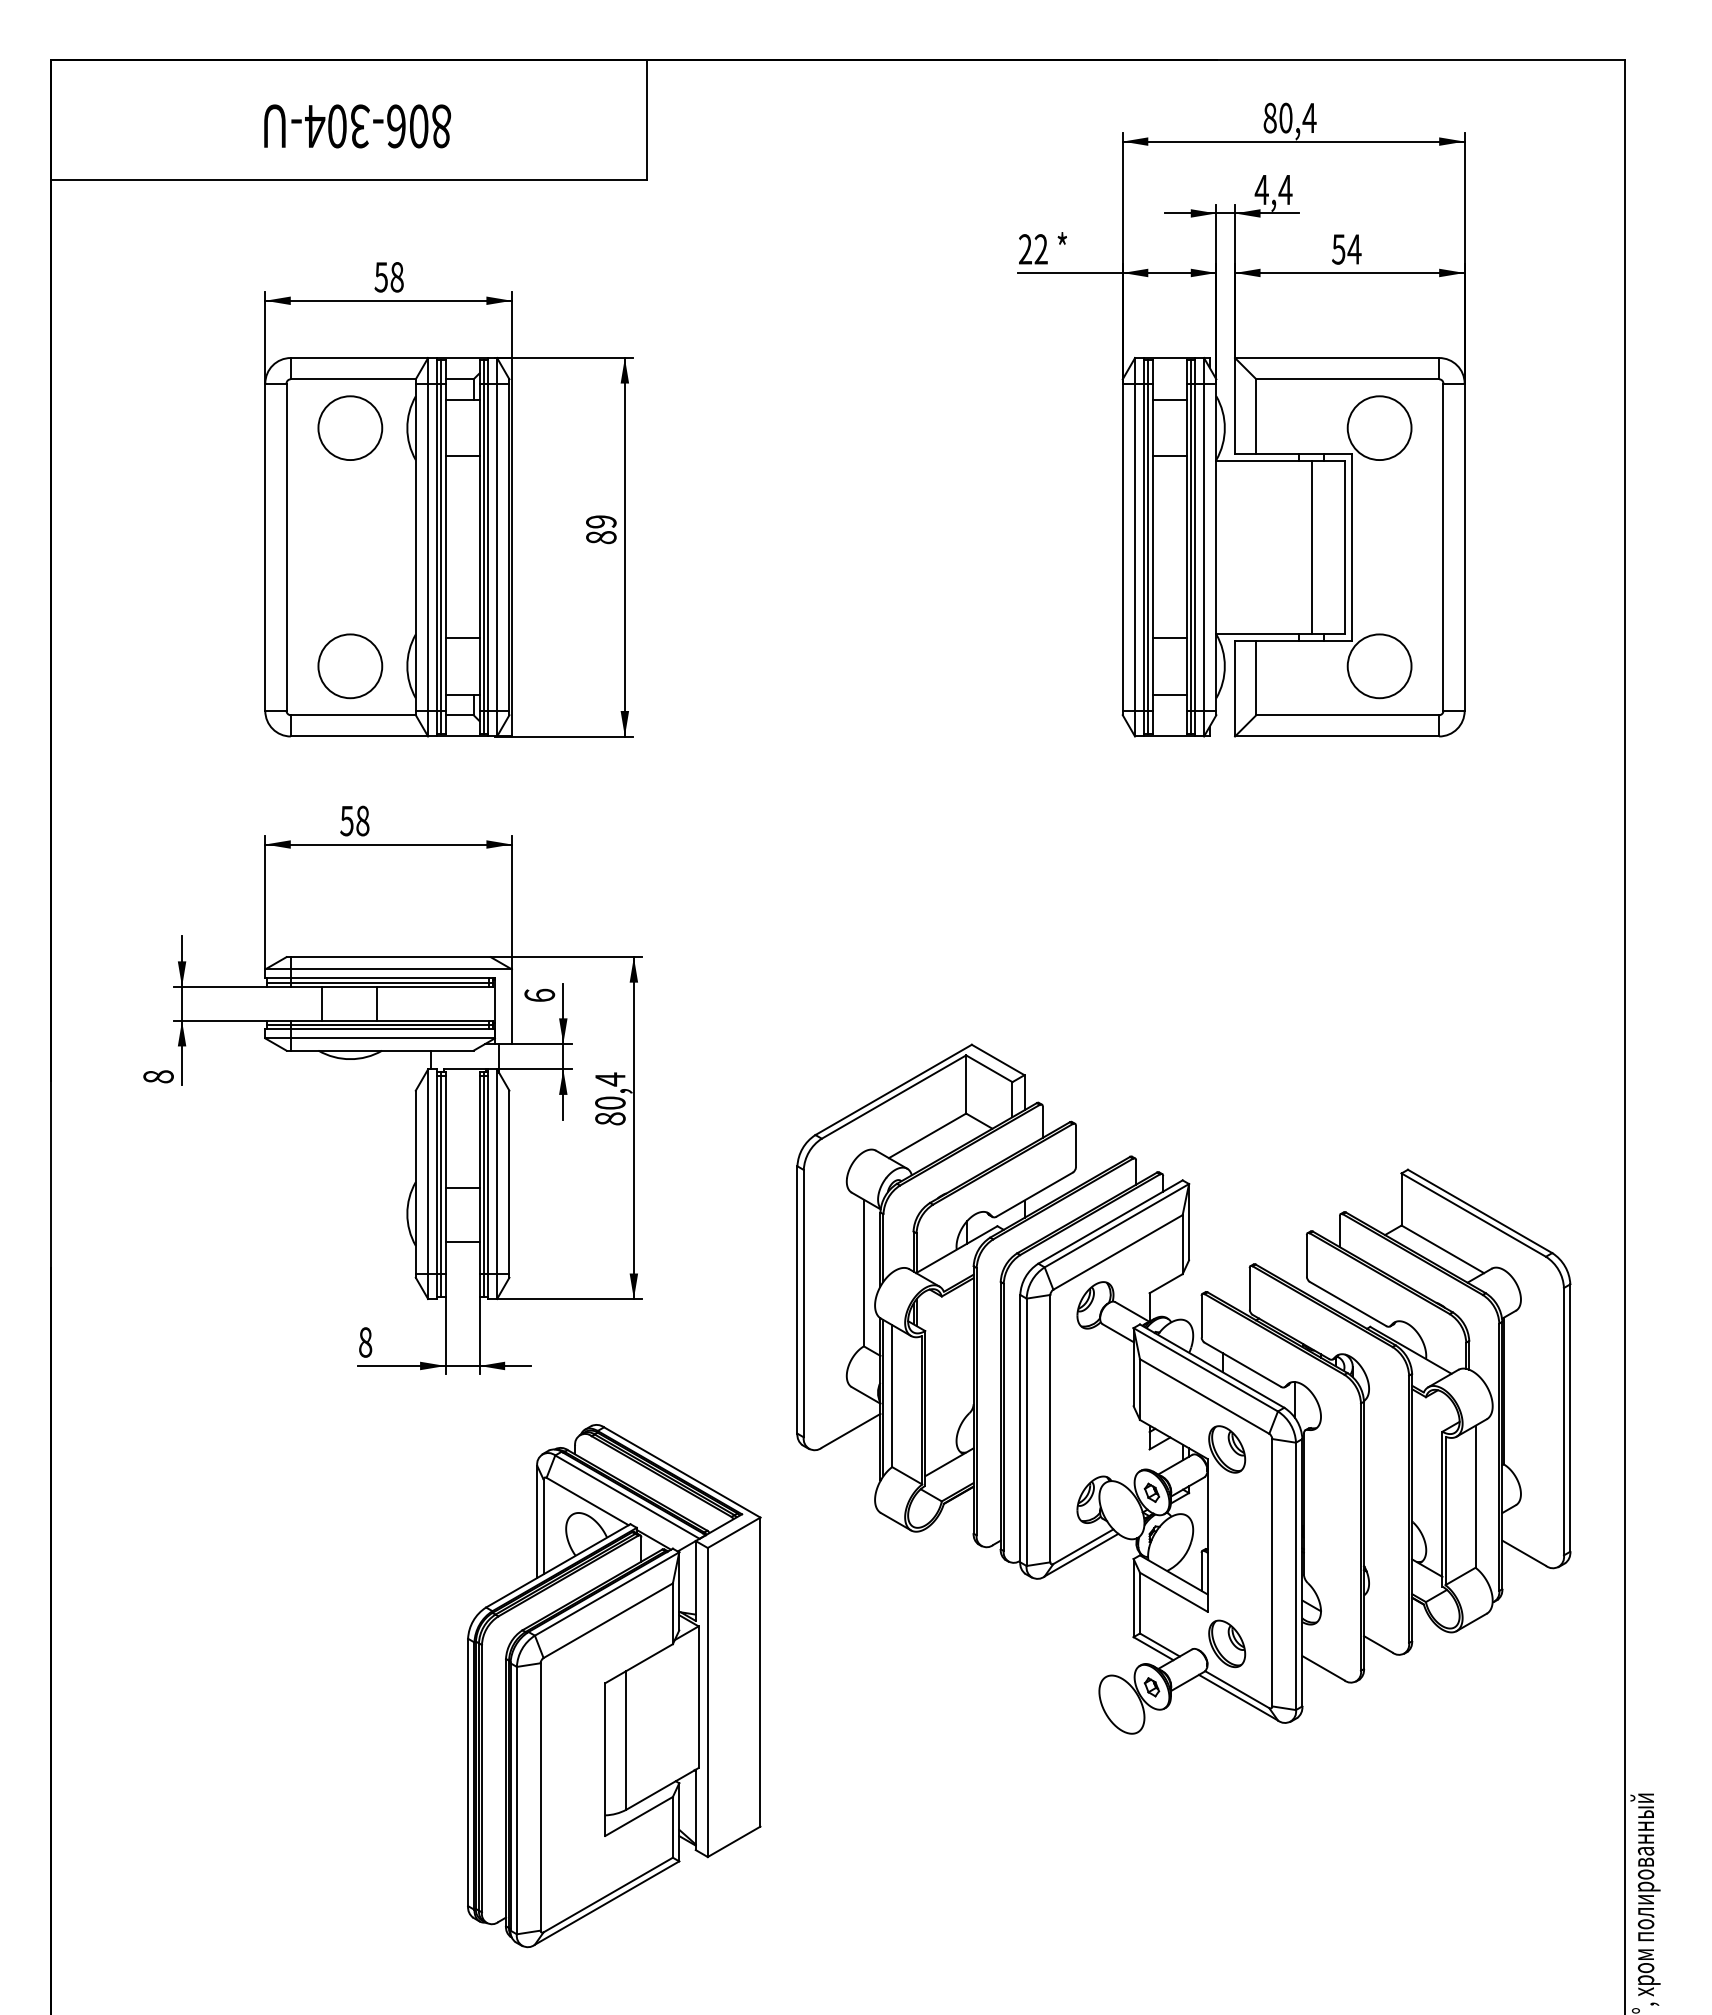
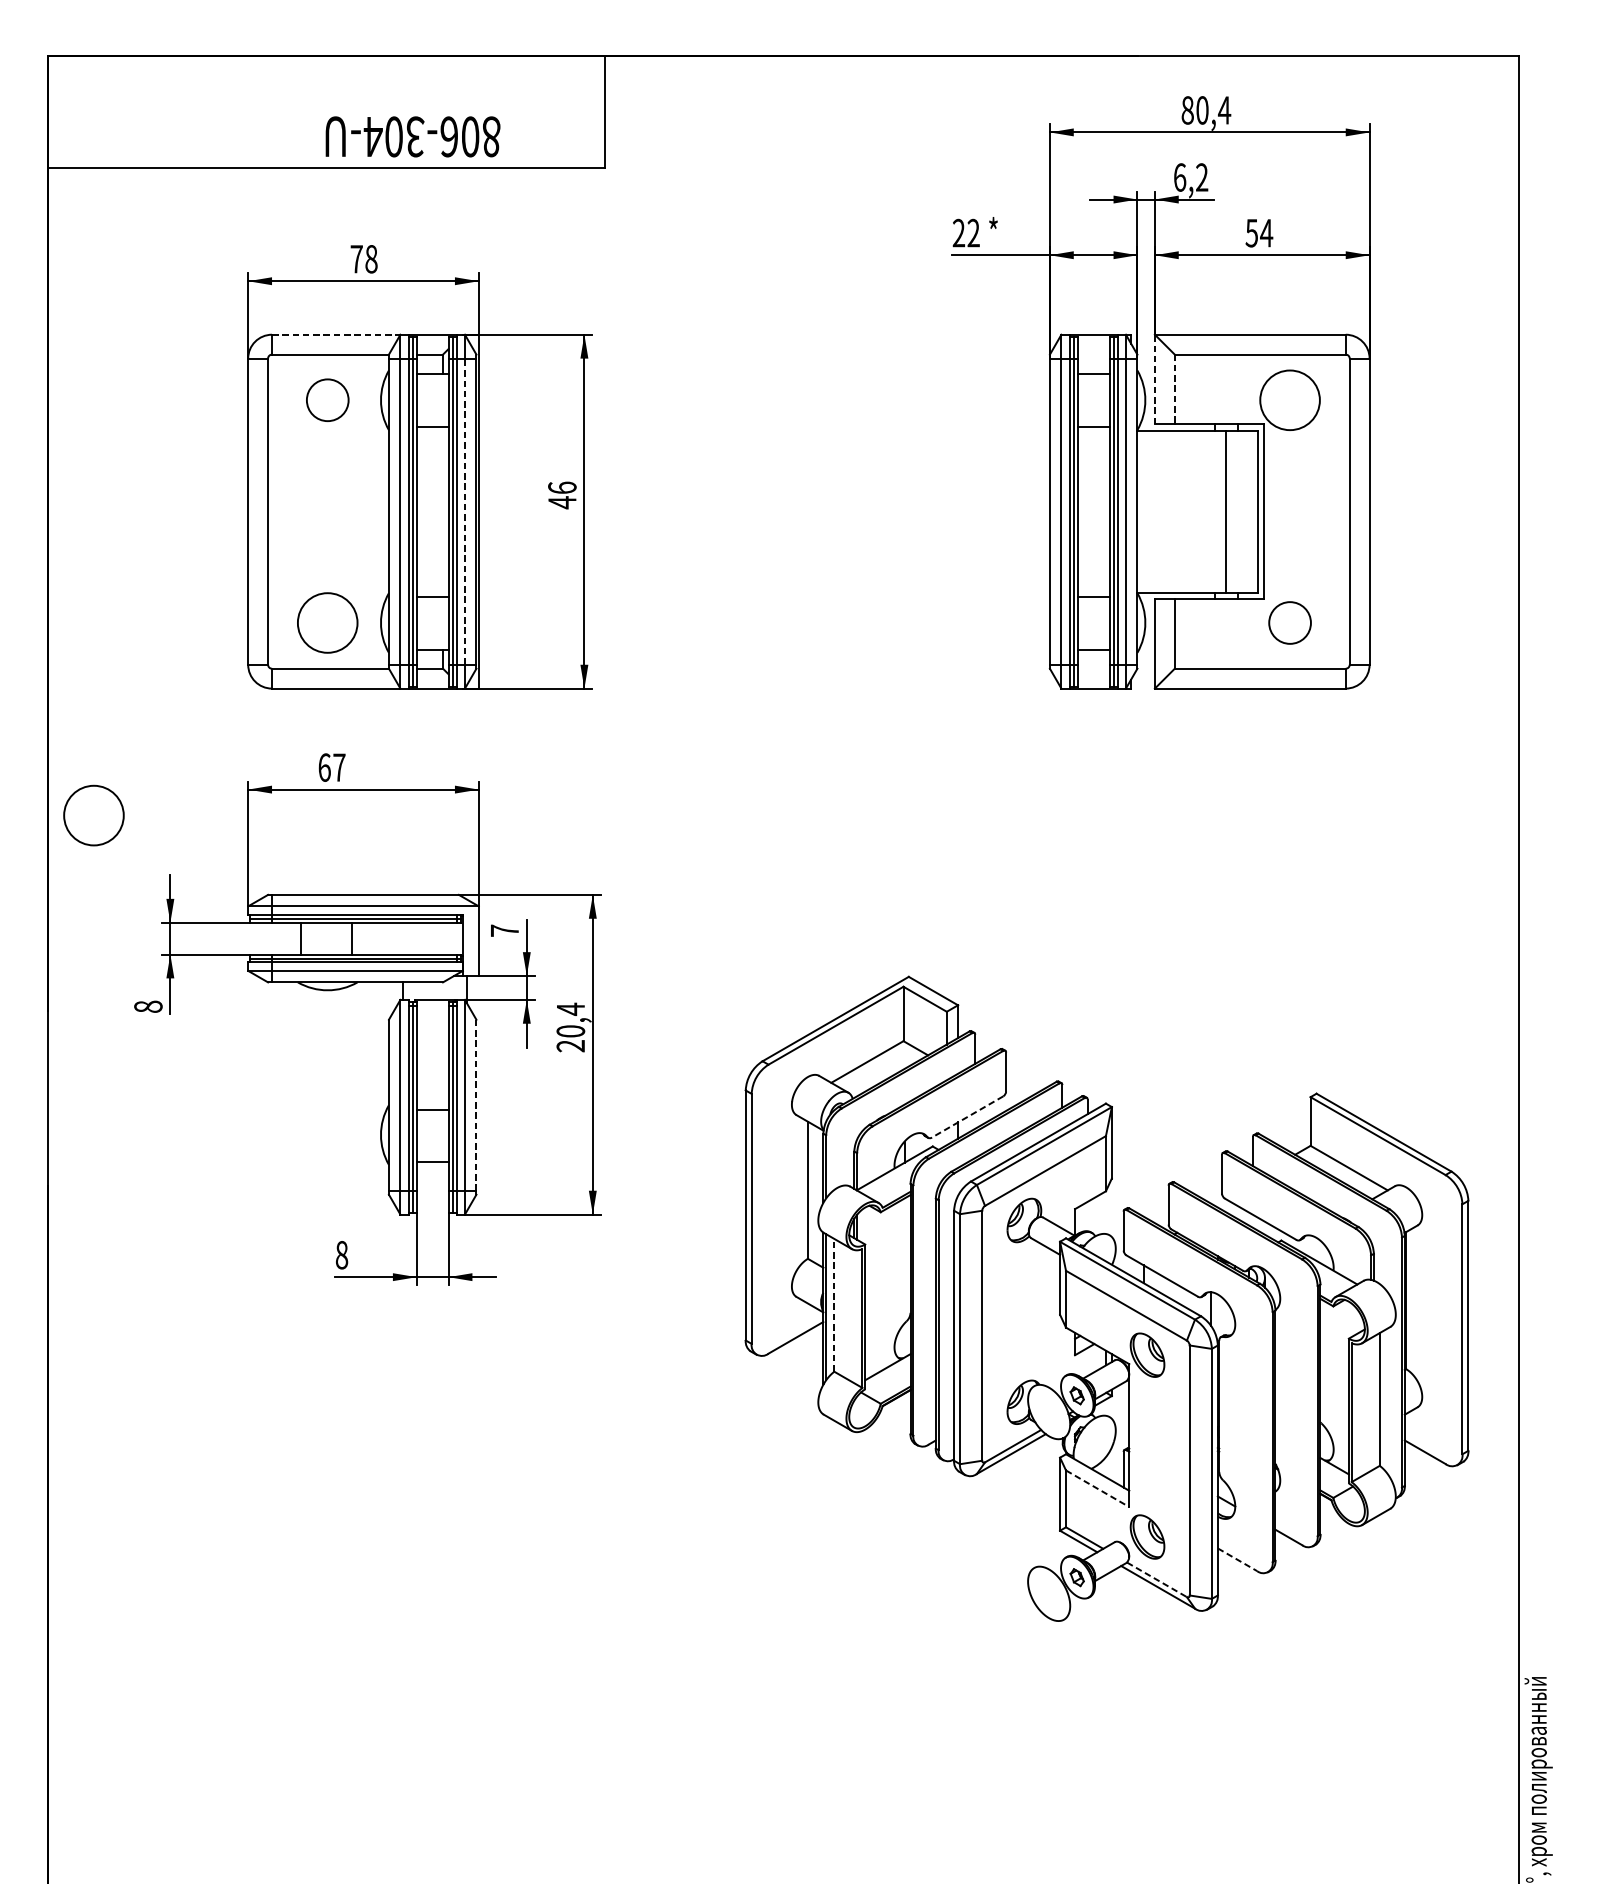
text: (357, 126) -> (412, 136), moved
text: (1273, 189) -> (1190, 177), 4,4 -> 6,2
text: (380, 277) -> (355, 259), 58 -> 78
line: (359, 358) -> (336, 335), solid -> dashed
line: (1235, 405) -> (1155, 379), solid -> dashed
line: (1256, 416) -> (1174, 389), solid -> dashed
circle: (350, 427) -> (327, 399), size x0.7
text: (601, 529) -> (562, 495), 89 -> 46
line: (497, 547) -> (465, 511), solid -> dashed
circle: (1379, 666) -> (1289, 623), size x0.7
text: (354, 820) -> (331, 767), 58 -> 67
circle: (100, 872) -> (94, 815), added
text: (539, 994) -> (504, 929), 6 -> 7
text: (610, 1118) -> (570, 1045), 80,4 -> 20,4
line: (509, 1182) -> (476, 1105), solid -> dashed
line: (1034, 1194) -> (967, 1116), solid -> dashed
line: (892, 1395) -> (834, 1304), solid -> dashed
line: (1174, 1592) -> (1098, 1488), solid -> dashed
line: (1323, 1668) -> (1237, 1560), solid -> dashed
part: (614, 1686) -> (574, 1576), removed
line: (1237, 1689) -> (1157, 1579), solid -> dashed

